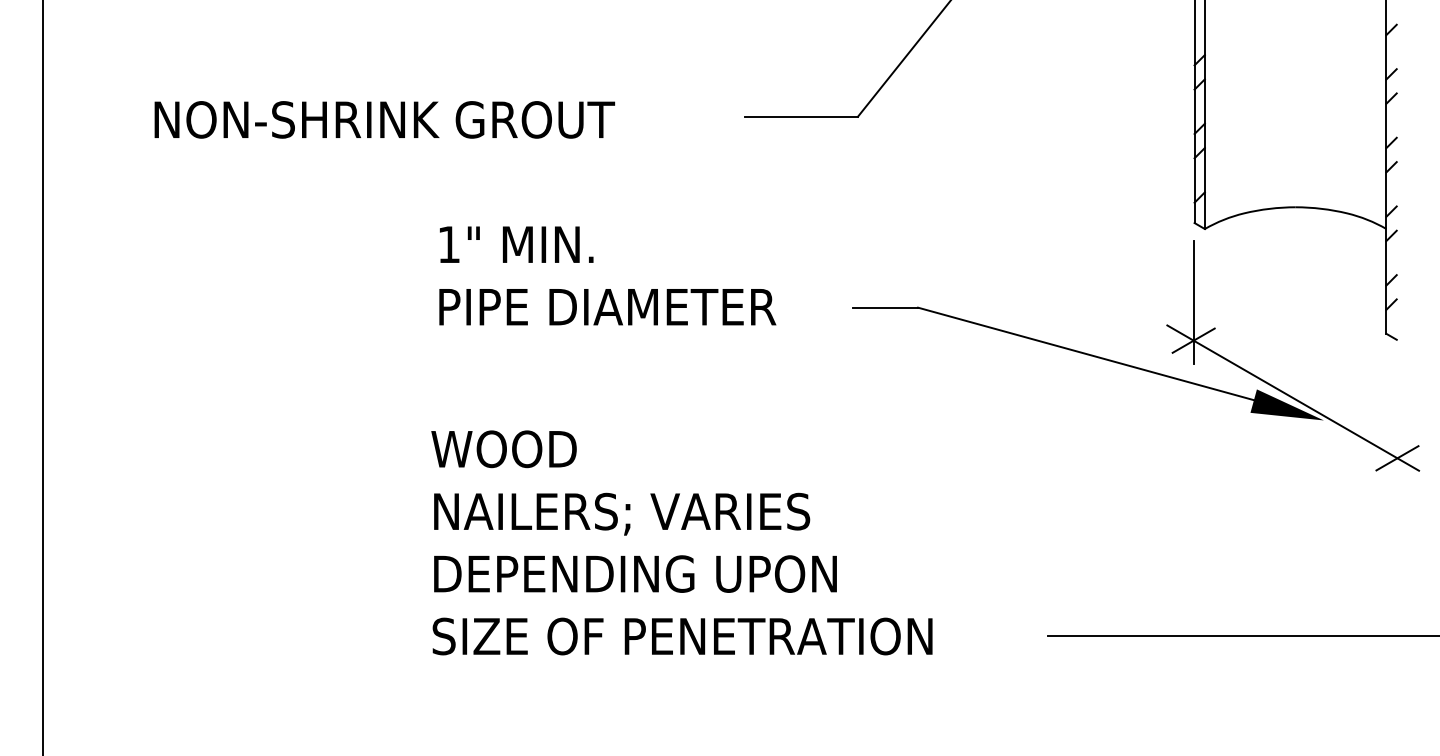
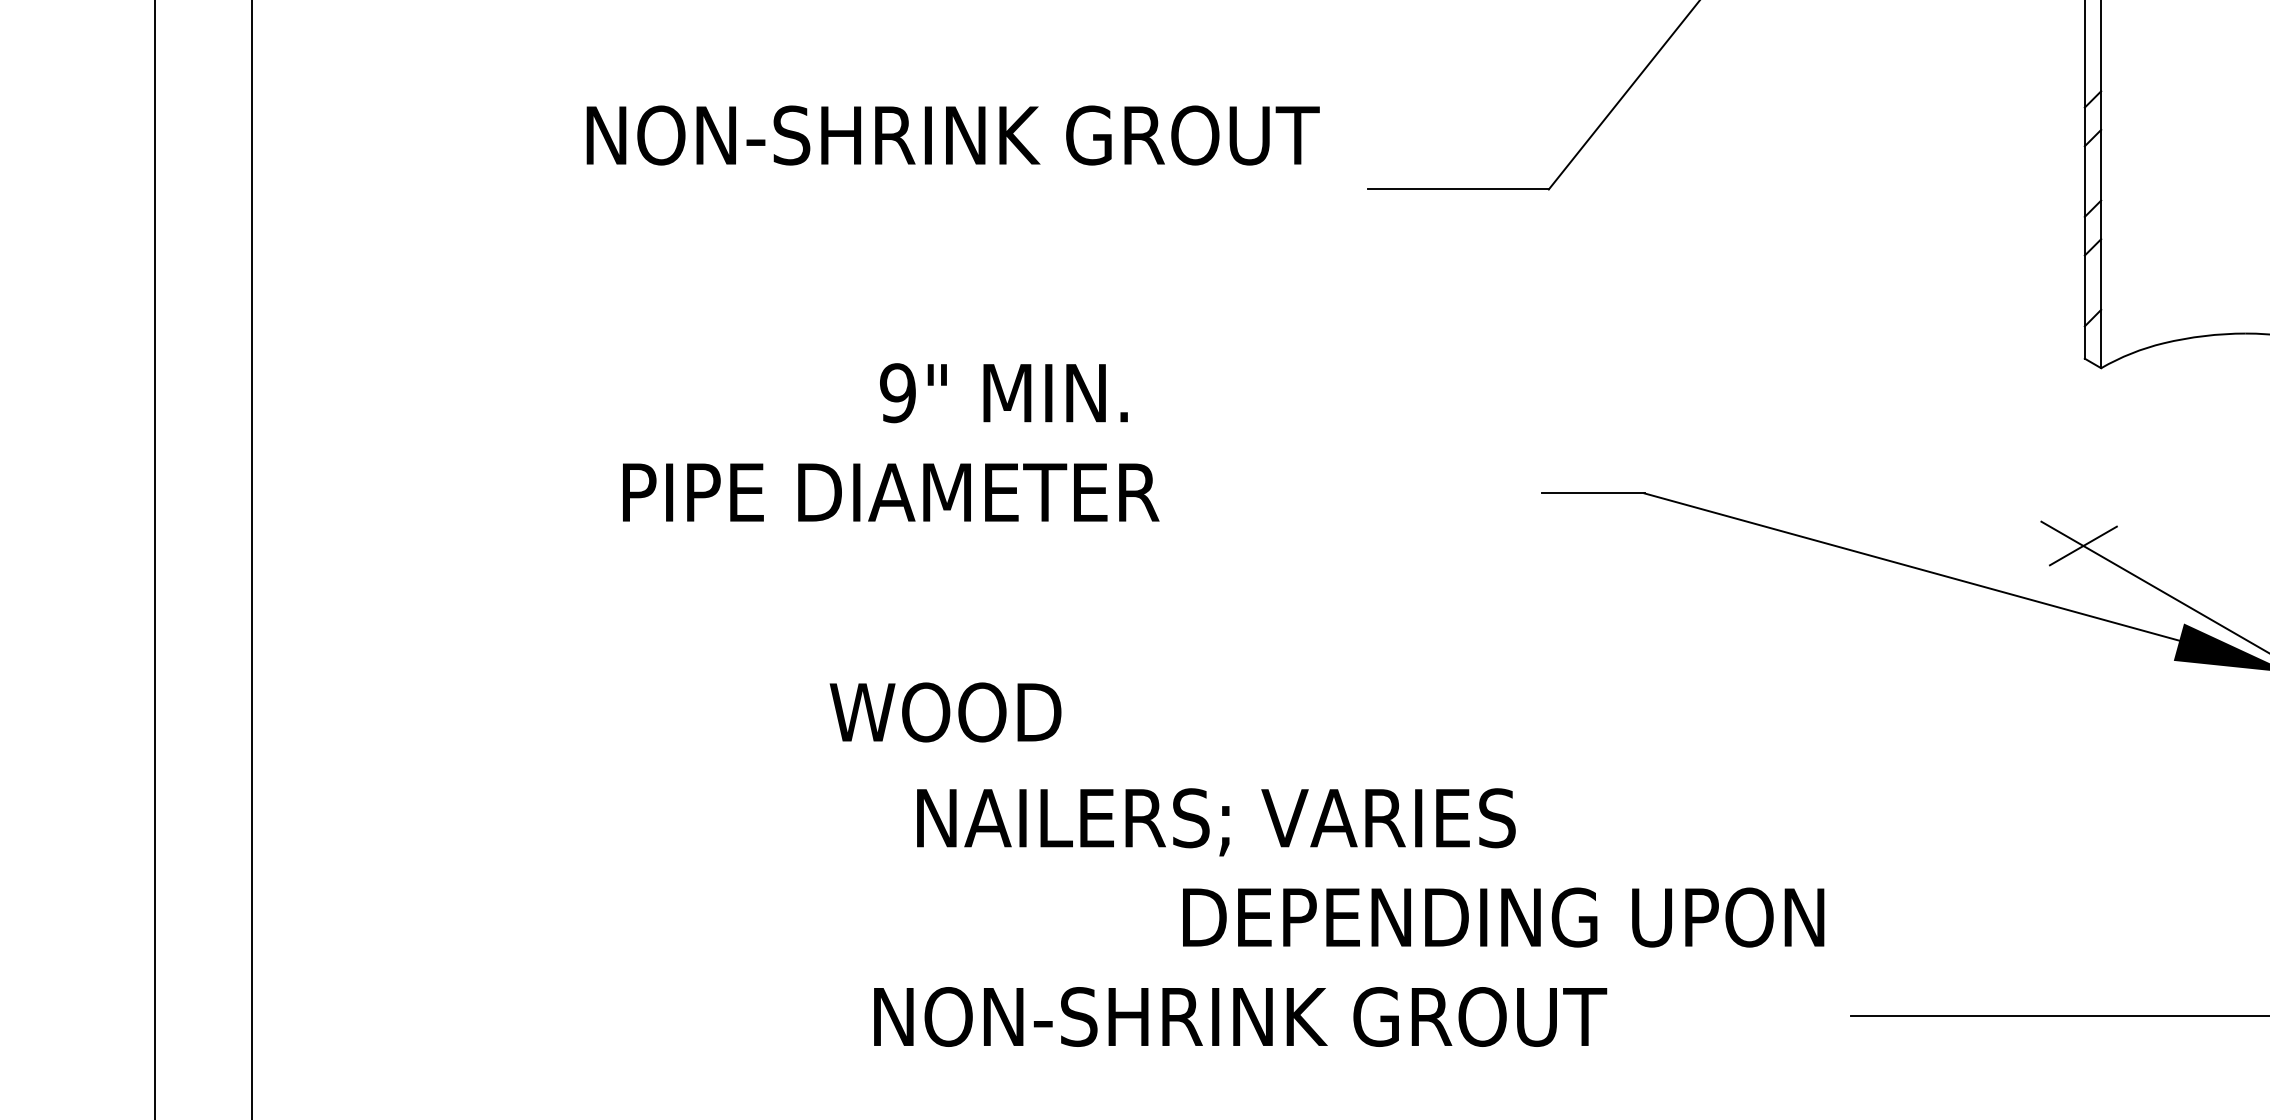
text: (384, 119) -> (952, 134), moved
text: (448, 244) -> (896, 392), 1" -> 9"
line: (1193, 302) -> (2083, 485), removed
text: (607, 307) -> (890, 493), moved
text: (503, 449) -> (944, 712), moved
text: (622, 513) -> (1216, 821), moved
text: (635, 573) -> (1503, 916), moved
text: (682, 636) -> (1269, 1016), SIZE OF PENETRATION -> NON-SHRINK GROUT

